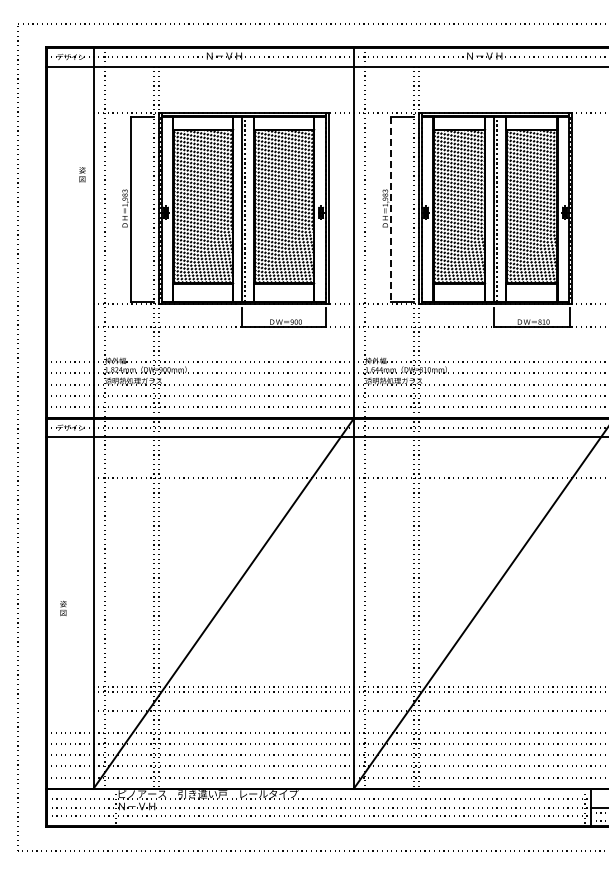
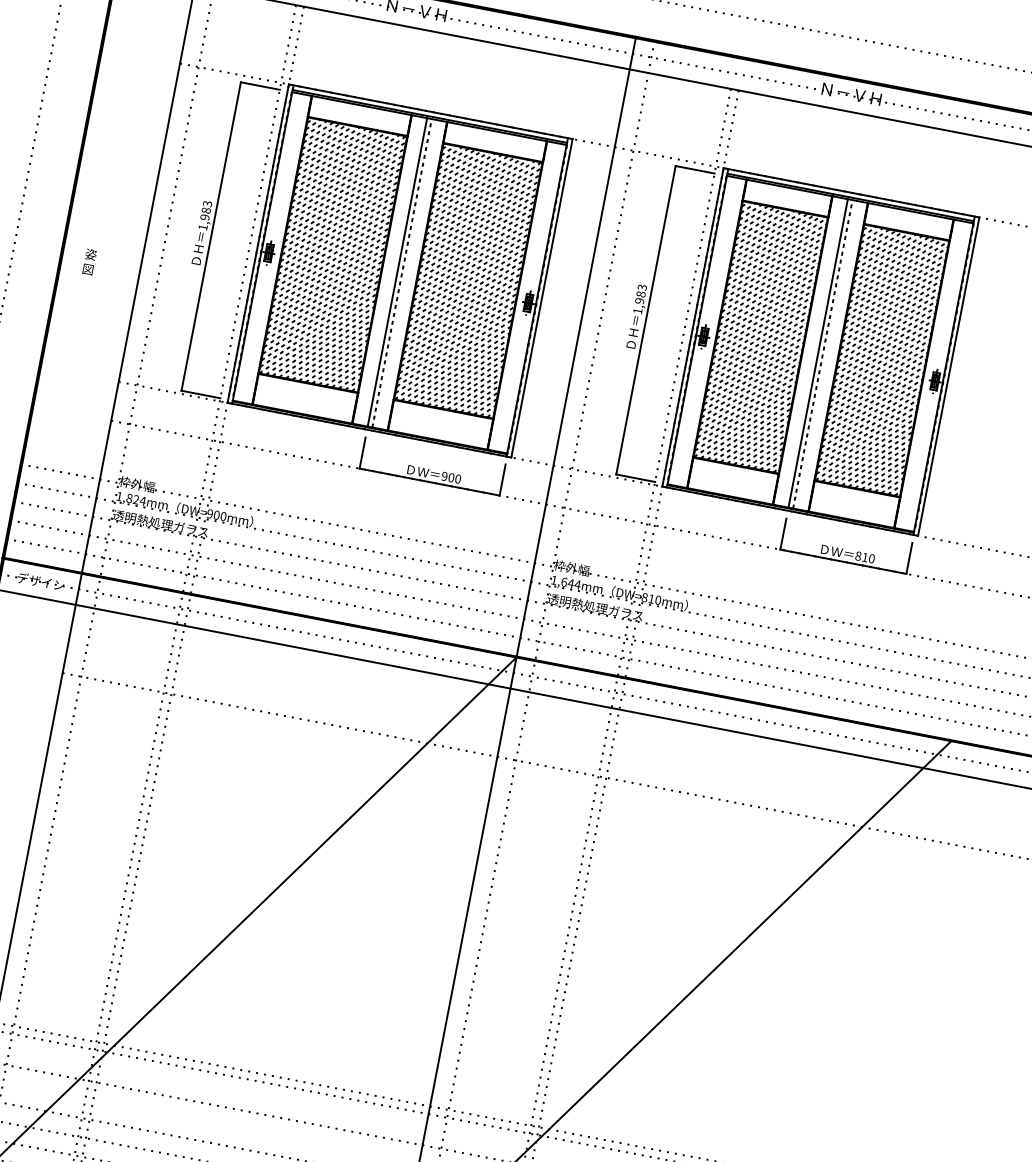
text: (82, 174) -> (89, 261), moved
line: (391, 210) -> (646, 322), dashed -> solid

